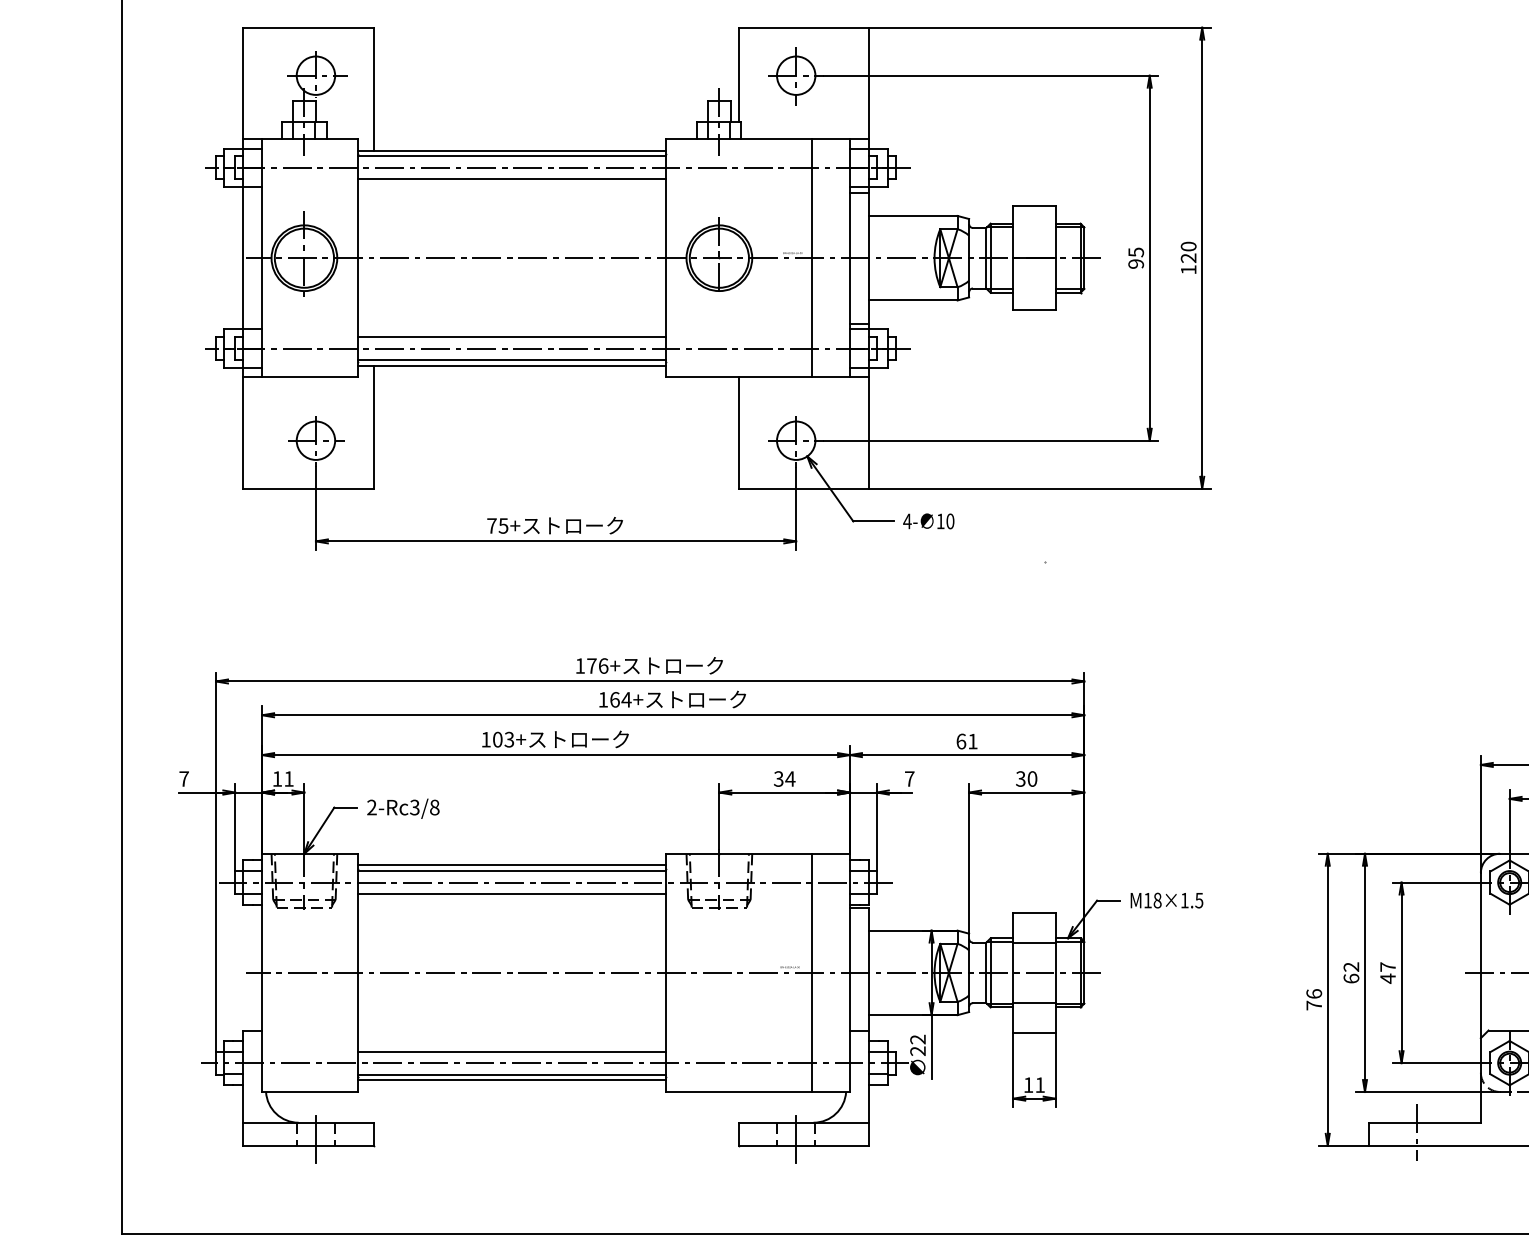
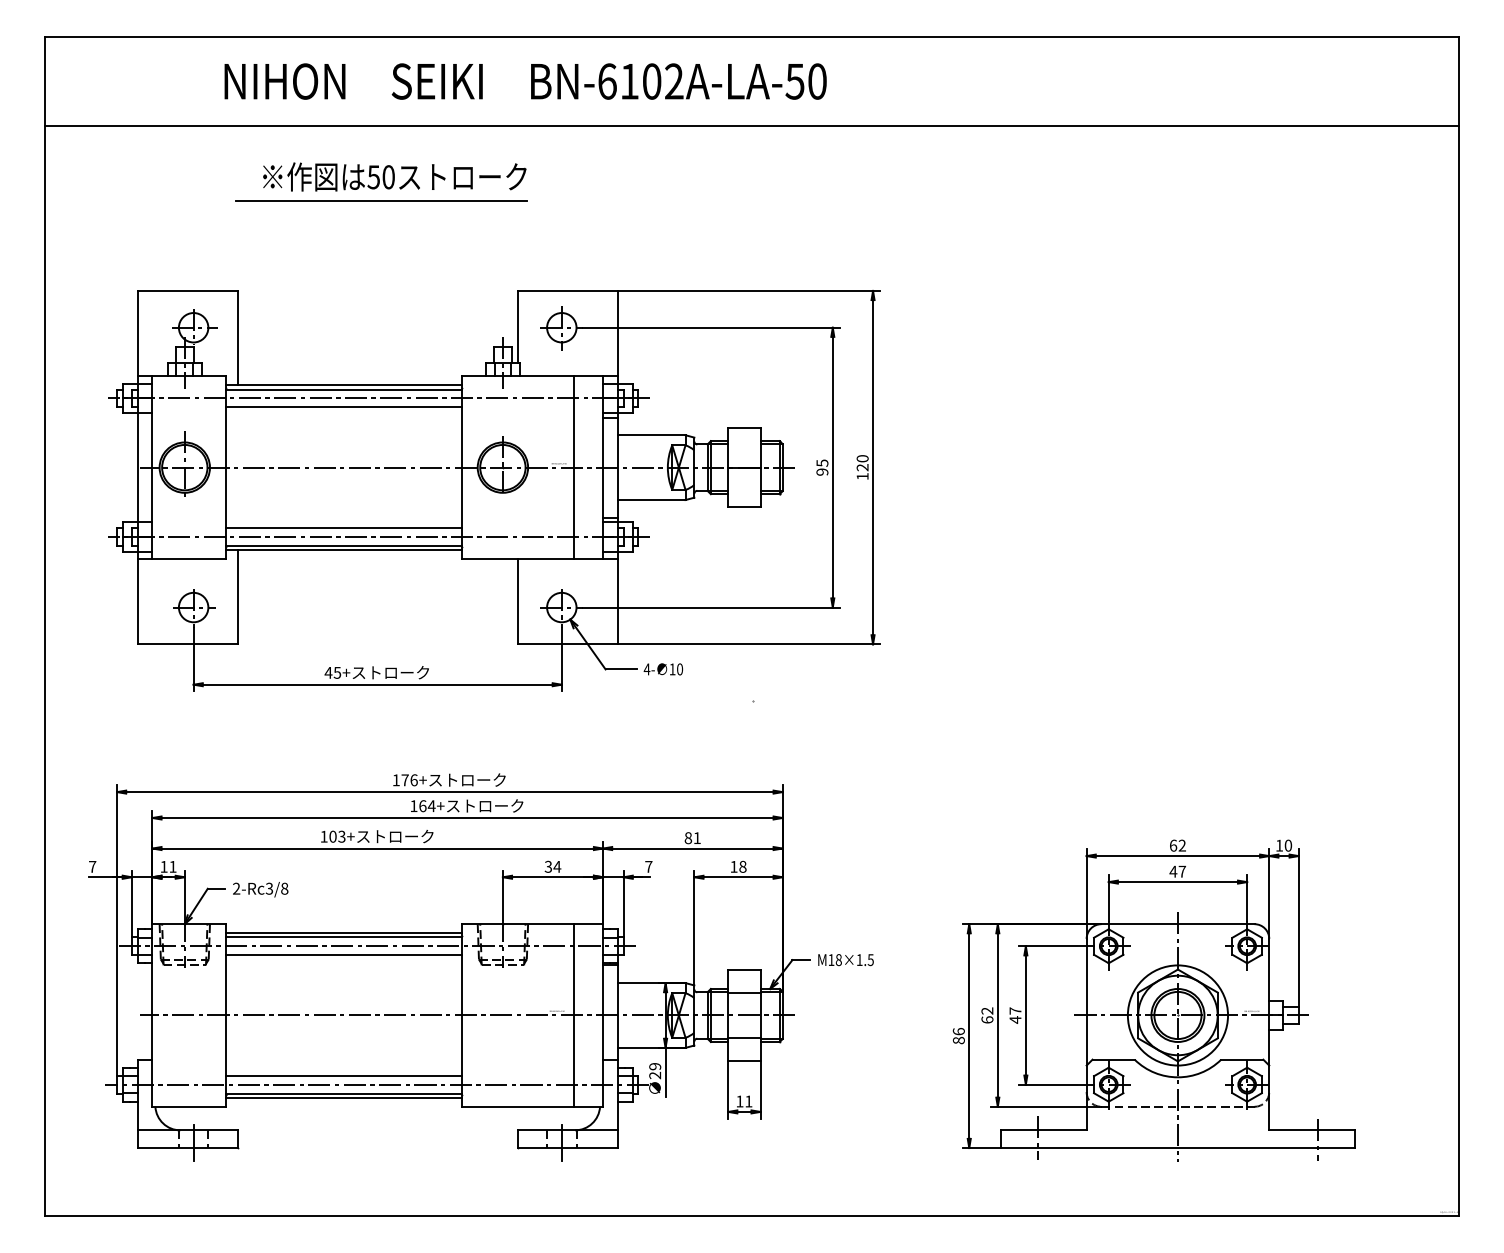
text: (491, 525) -> (328, 672), 75+ -> 45+
text: (961, 742) -> (688, 838), 61 -> 81
text: (1026, 778) -> (738, 866), 30 -> 18
text: (1313, 1005) -> (958, 1040), 76 -> 86
text: (918, 1039) -> (655, 1066), 22 -> 29

